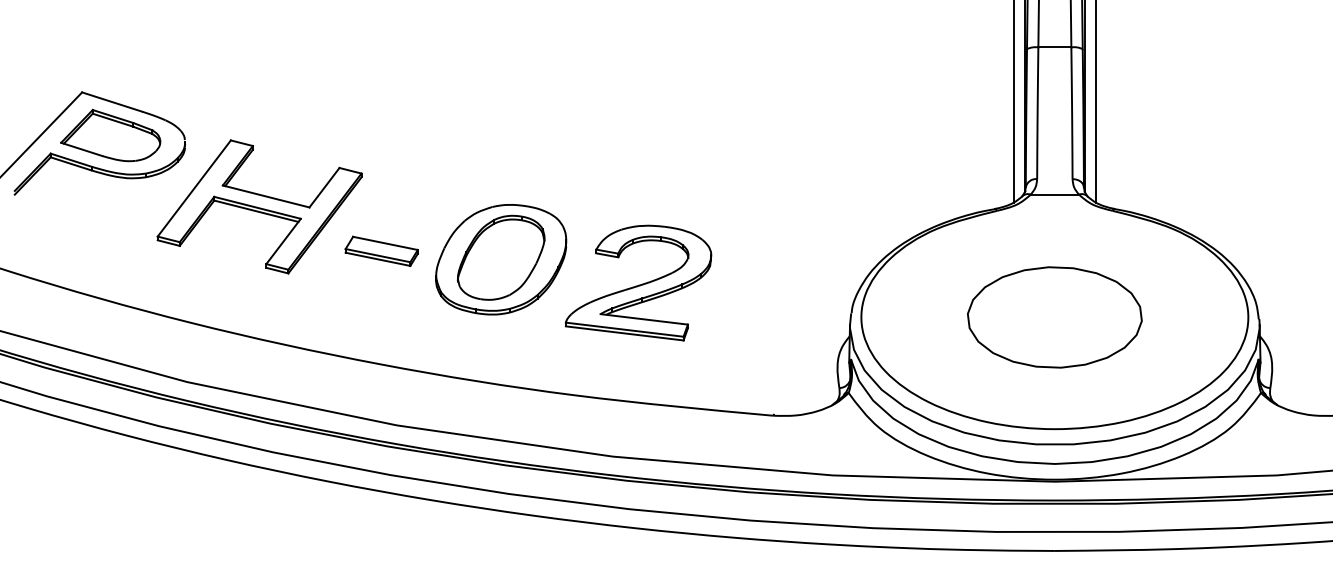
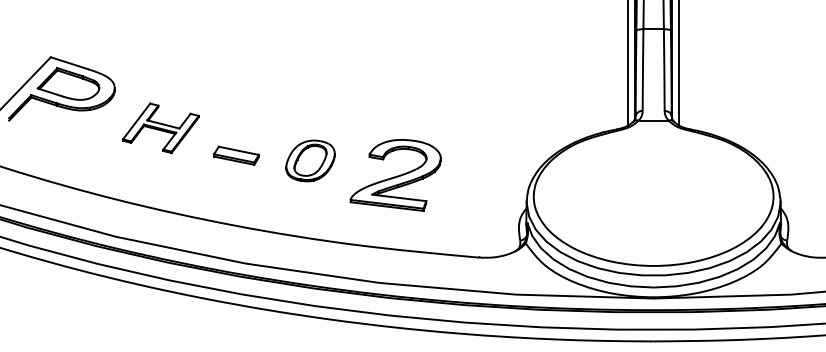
part: (259, 207) -> (160, 128), size x0.6
part: (501, 258) -> (310, 160), size x0.6
part: (1054, 317) -> (653, 196), removed

